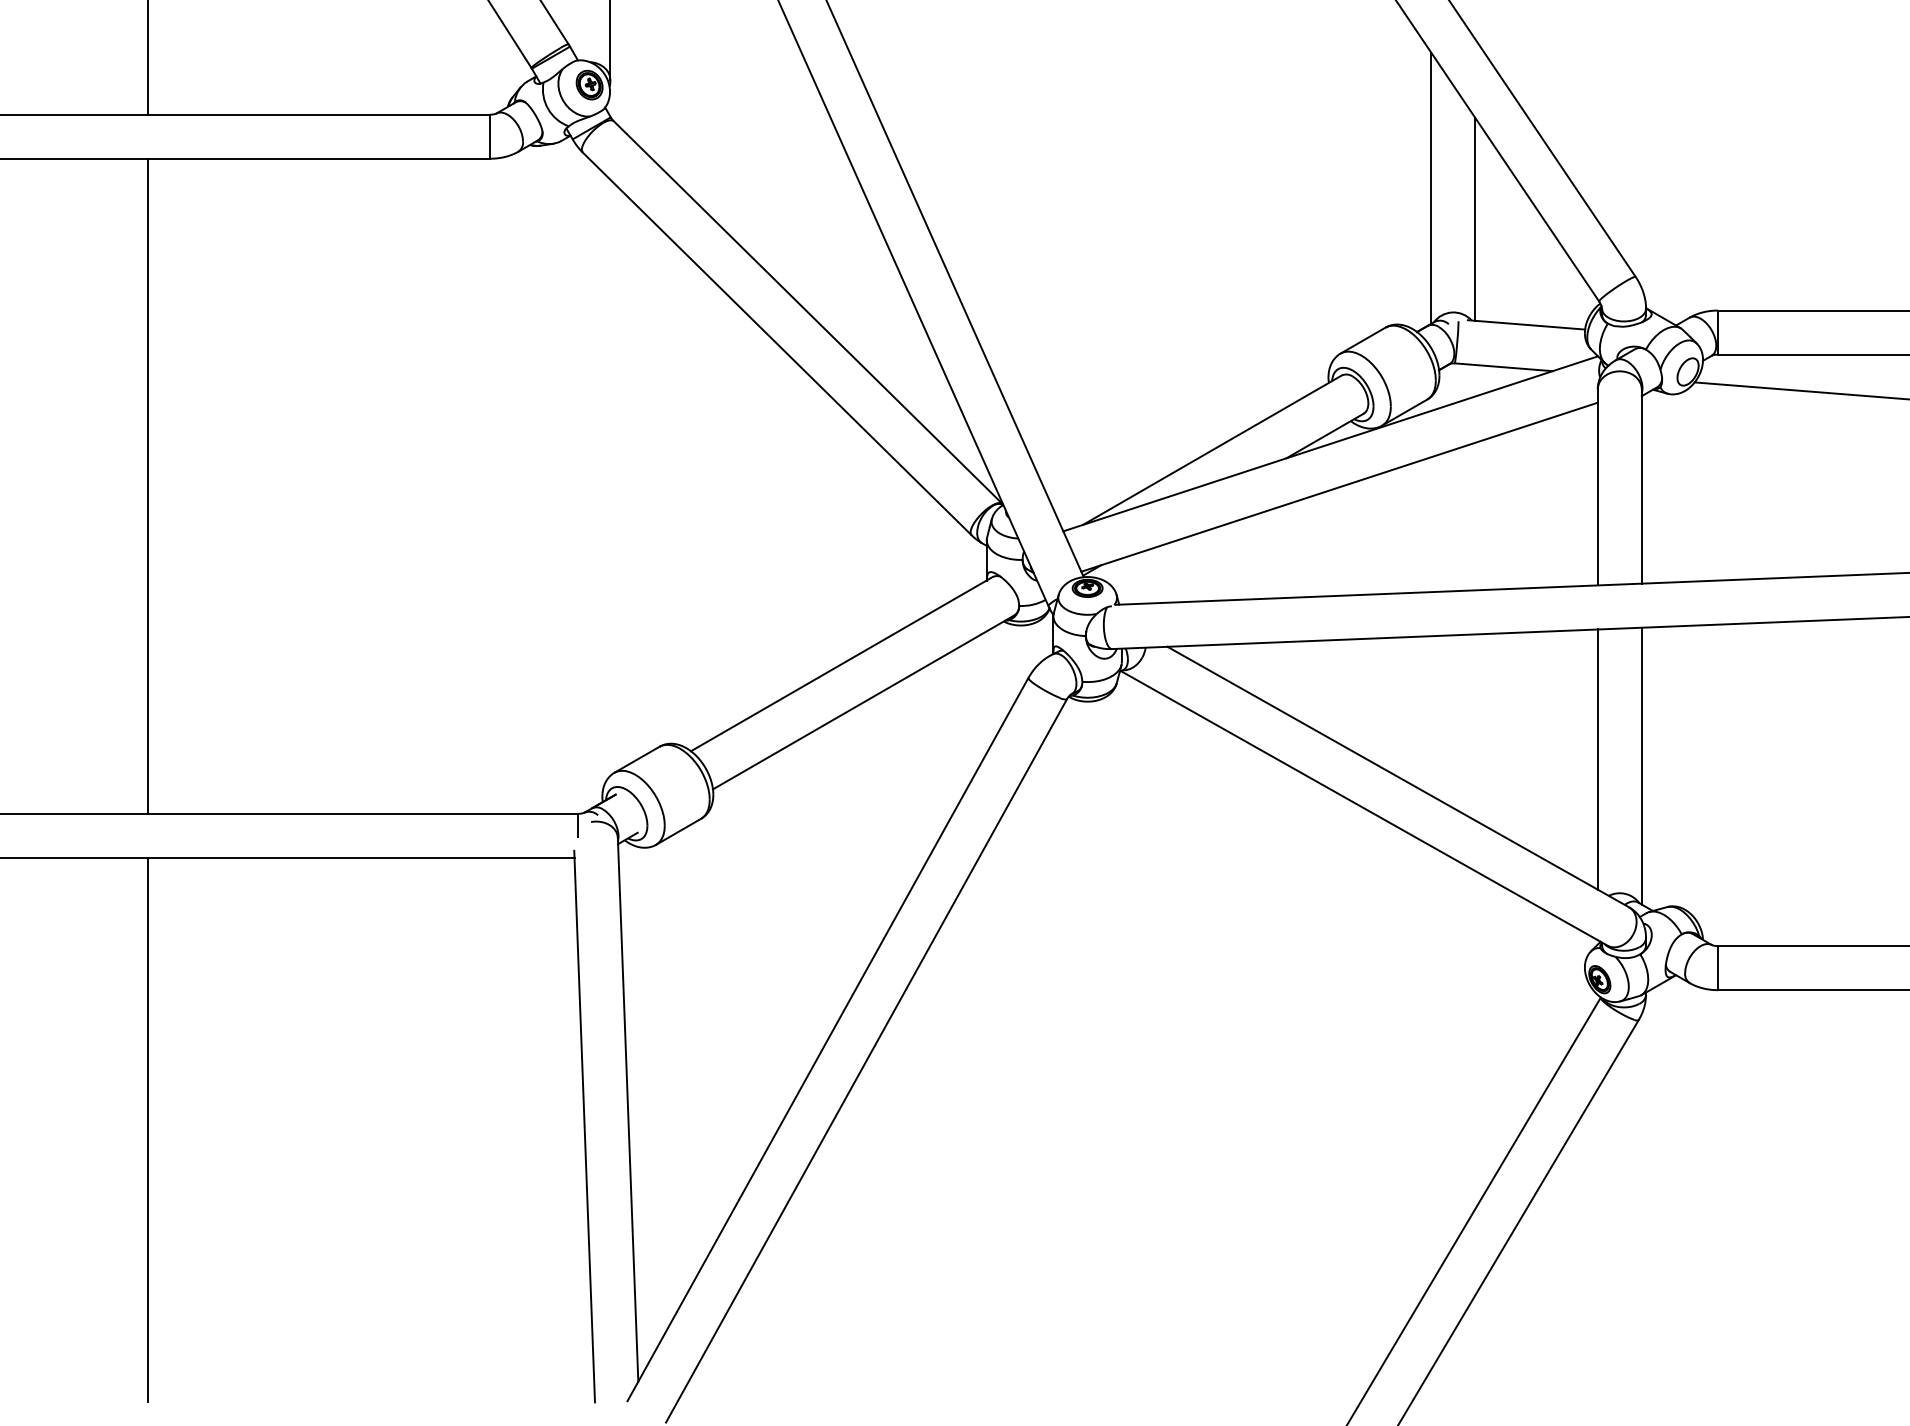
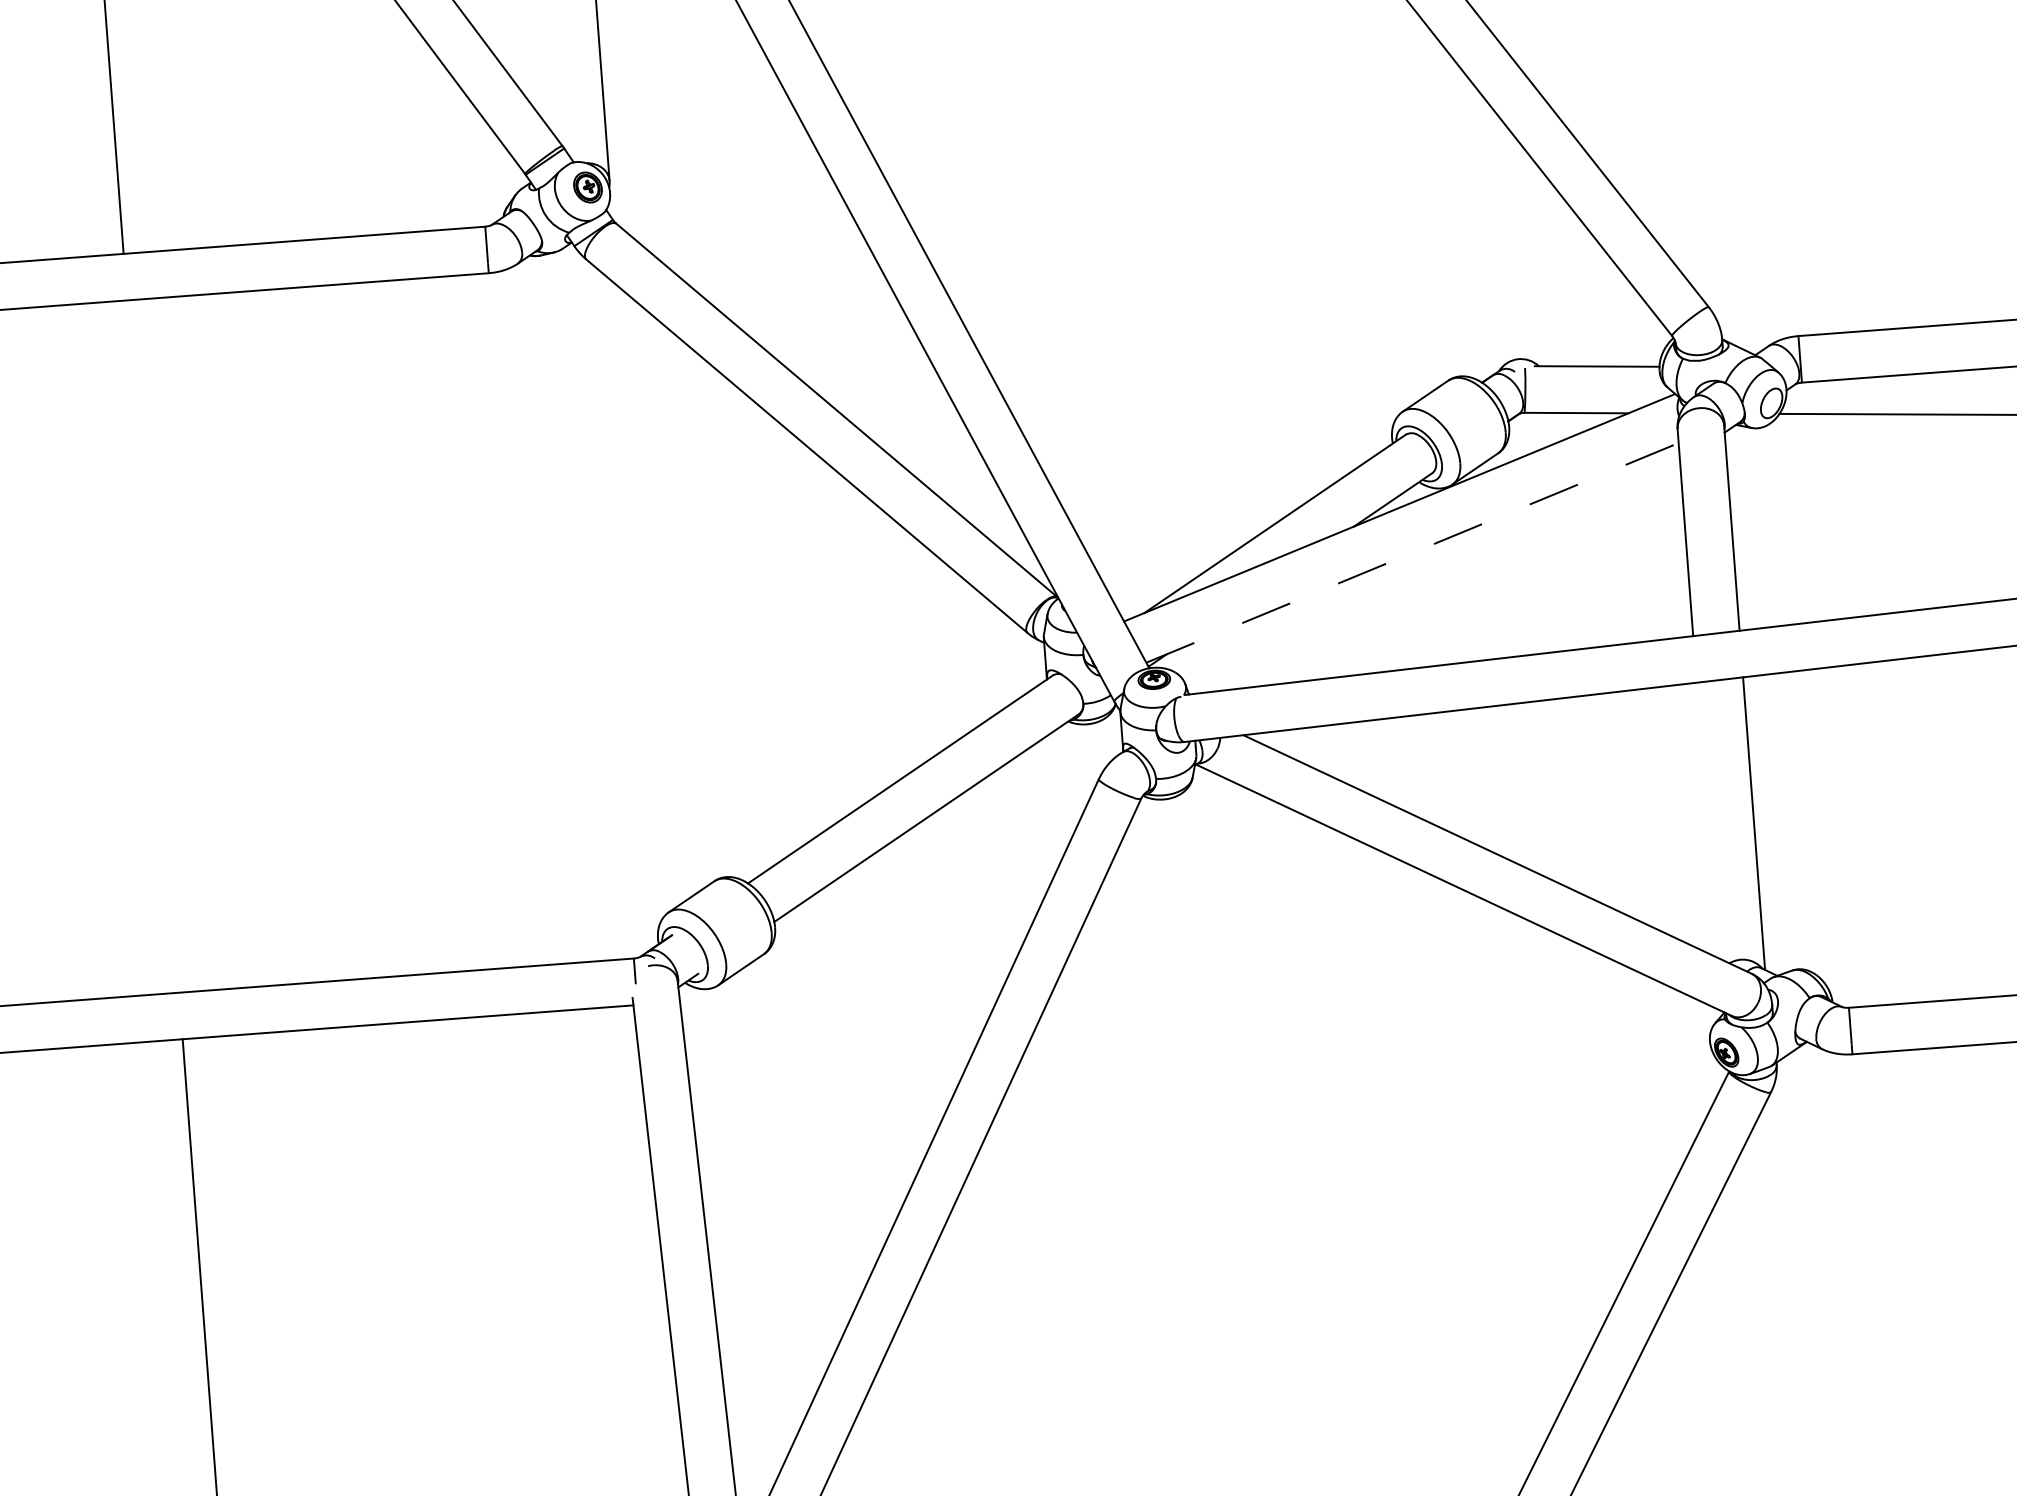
line: (1431, 187) -> (1485, 228), removed
line: (1475, 219) -> (1534, 259), removed
line: (148, 485) -> (153, 645), removed
line: (1339, 487) -> (1412, 553), solid -> dashed
line: (1597, 759) -> (1706, 820), removed

